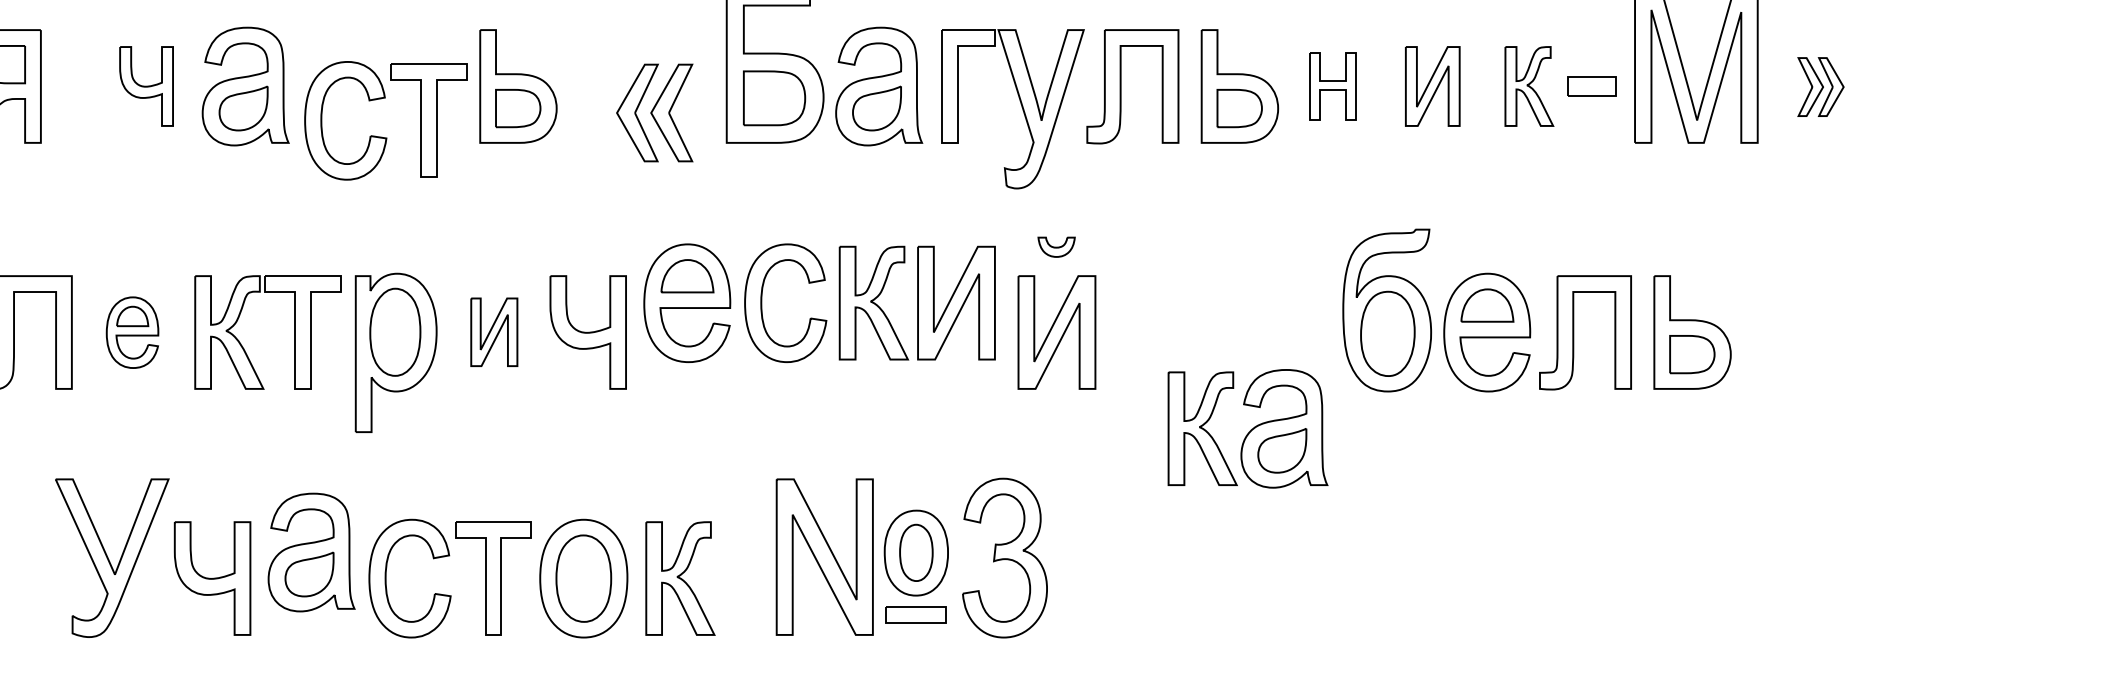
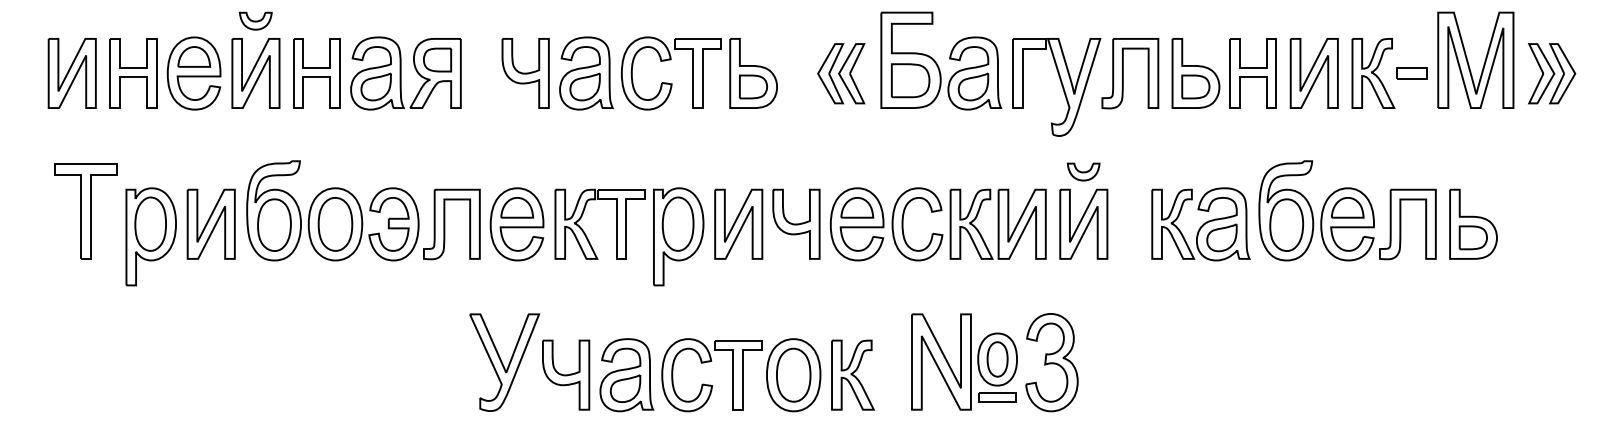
part: (146, 86) -> (525, 73), size x1.43
part: (1332, 86) -> (1252, 73), size x1.67
part: (1431, 86) -> (1313, 73), size x1.43
part: (1529, 86) -> (1373, 73), size x1.43
part: (1821, 86) -> (1552, 73), size x1.67
part: (655, 112) -> (841, 73), moved
part: (381, 135) -> (668, 82), moved
part: (1056, 246) -> (1083, 171), size x1.43
part: (811, 316) -> (933, 232), moved
part: (493, 331) -> (738, 223), size x1.67
part: (131, 332) -> (516, 224), size x1.67
part: (1247, 429) -> (1200, 224), moved
part: (311, 553) -> (626, 375), moved

